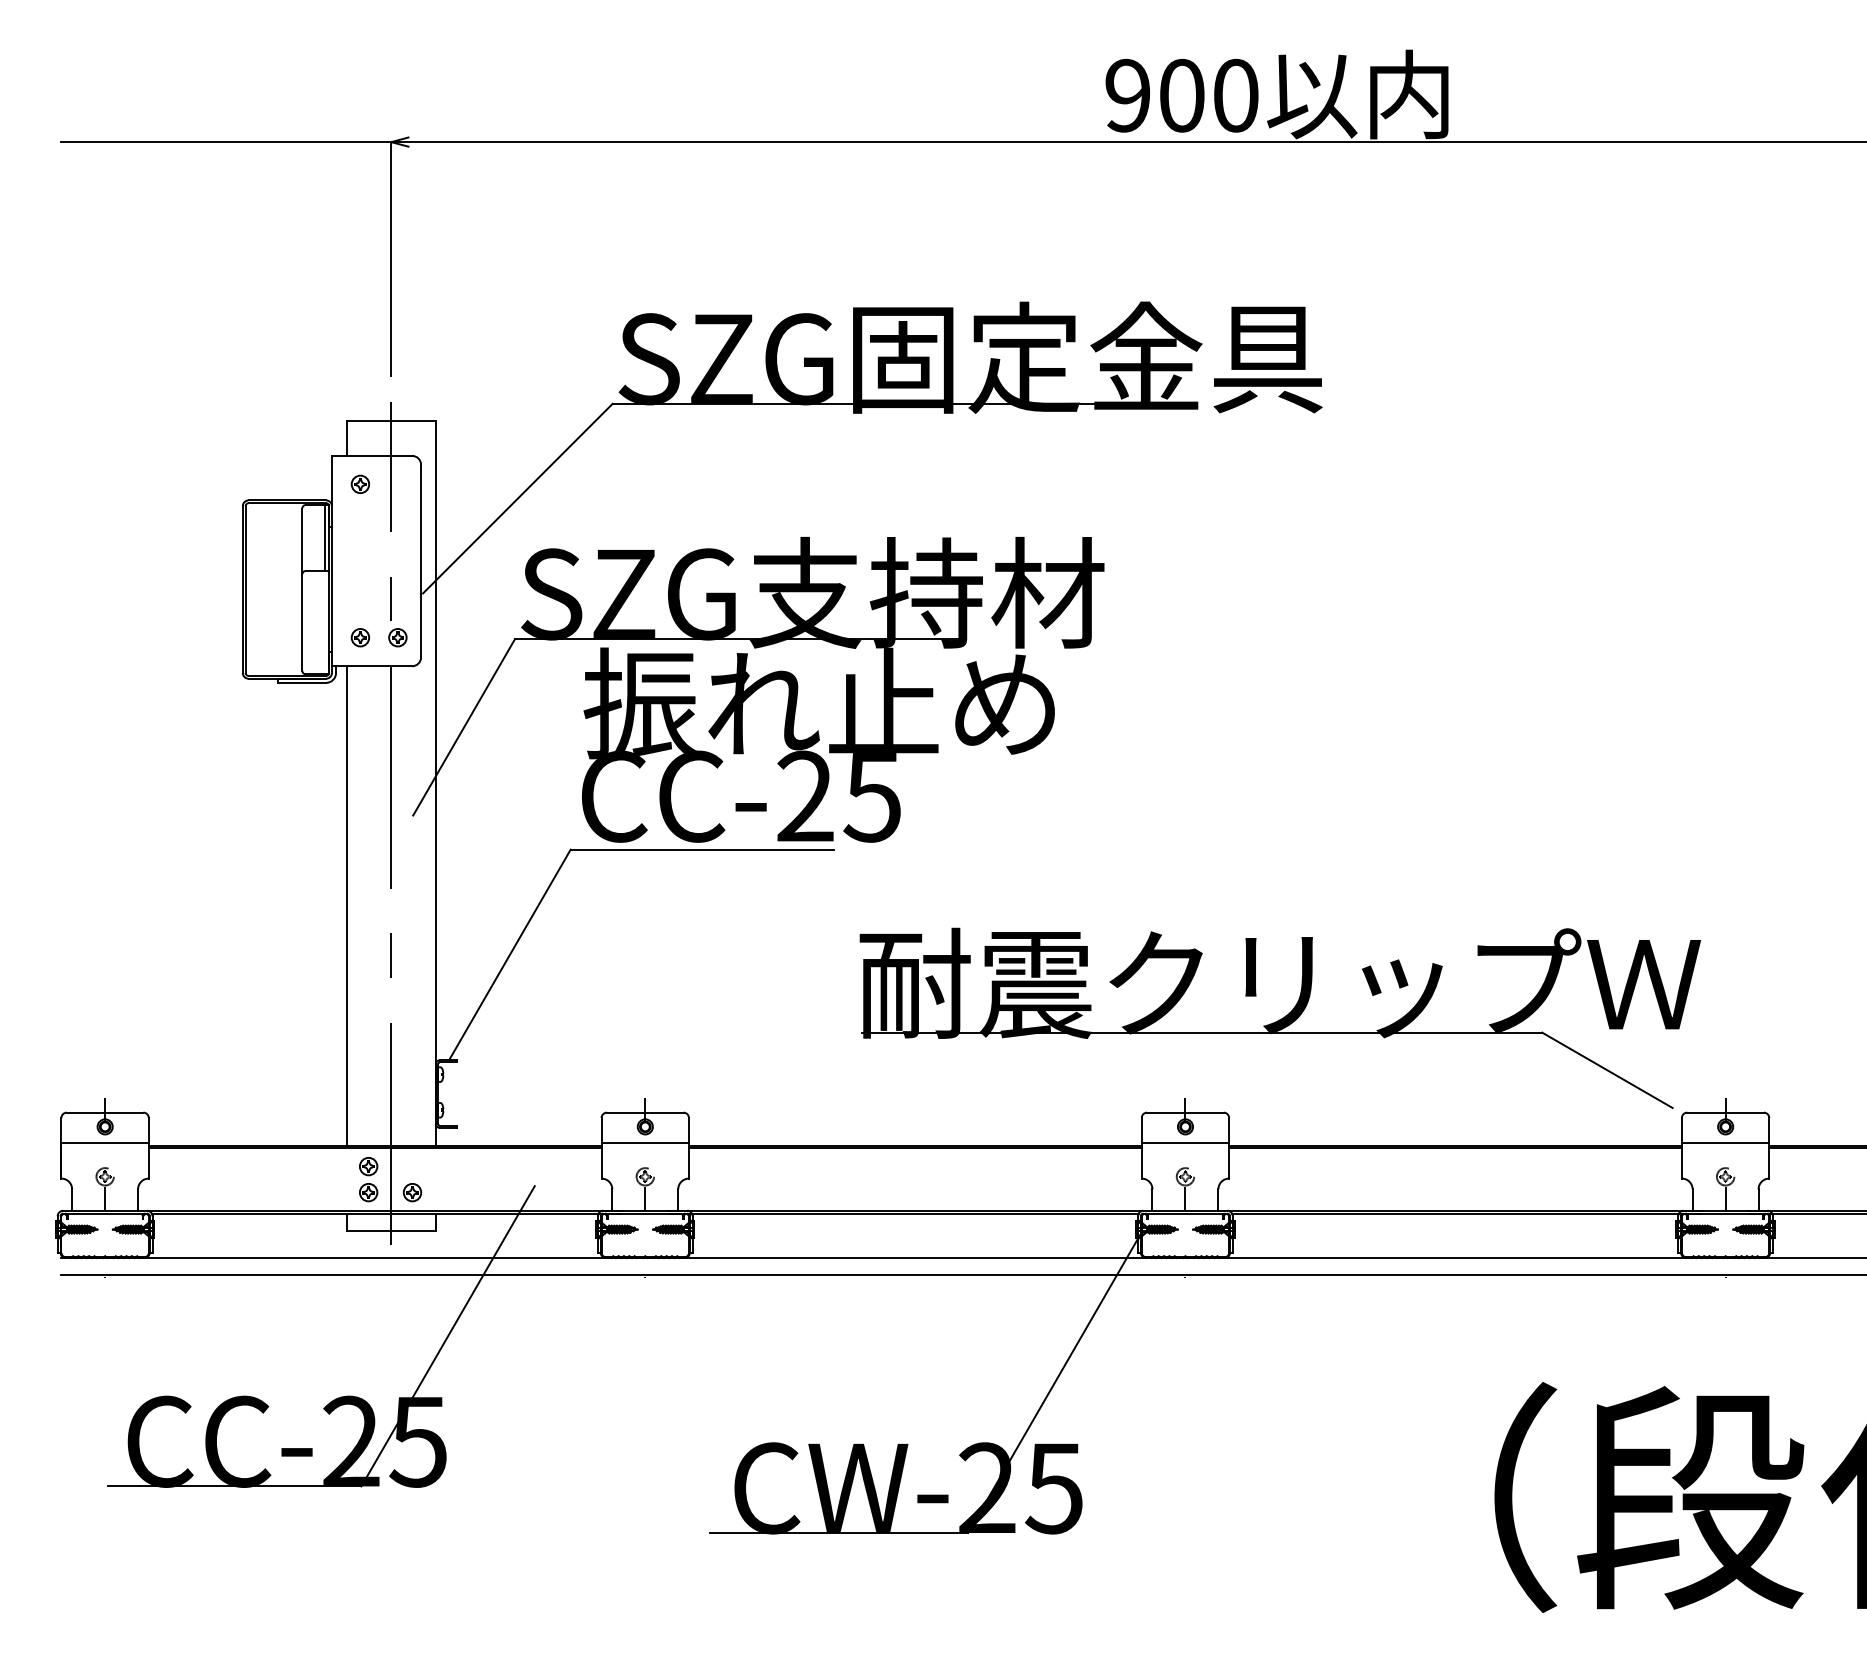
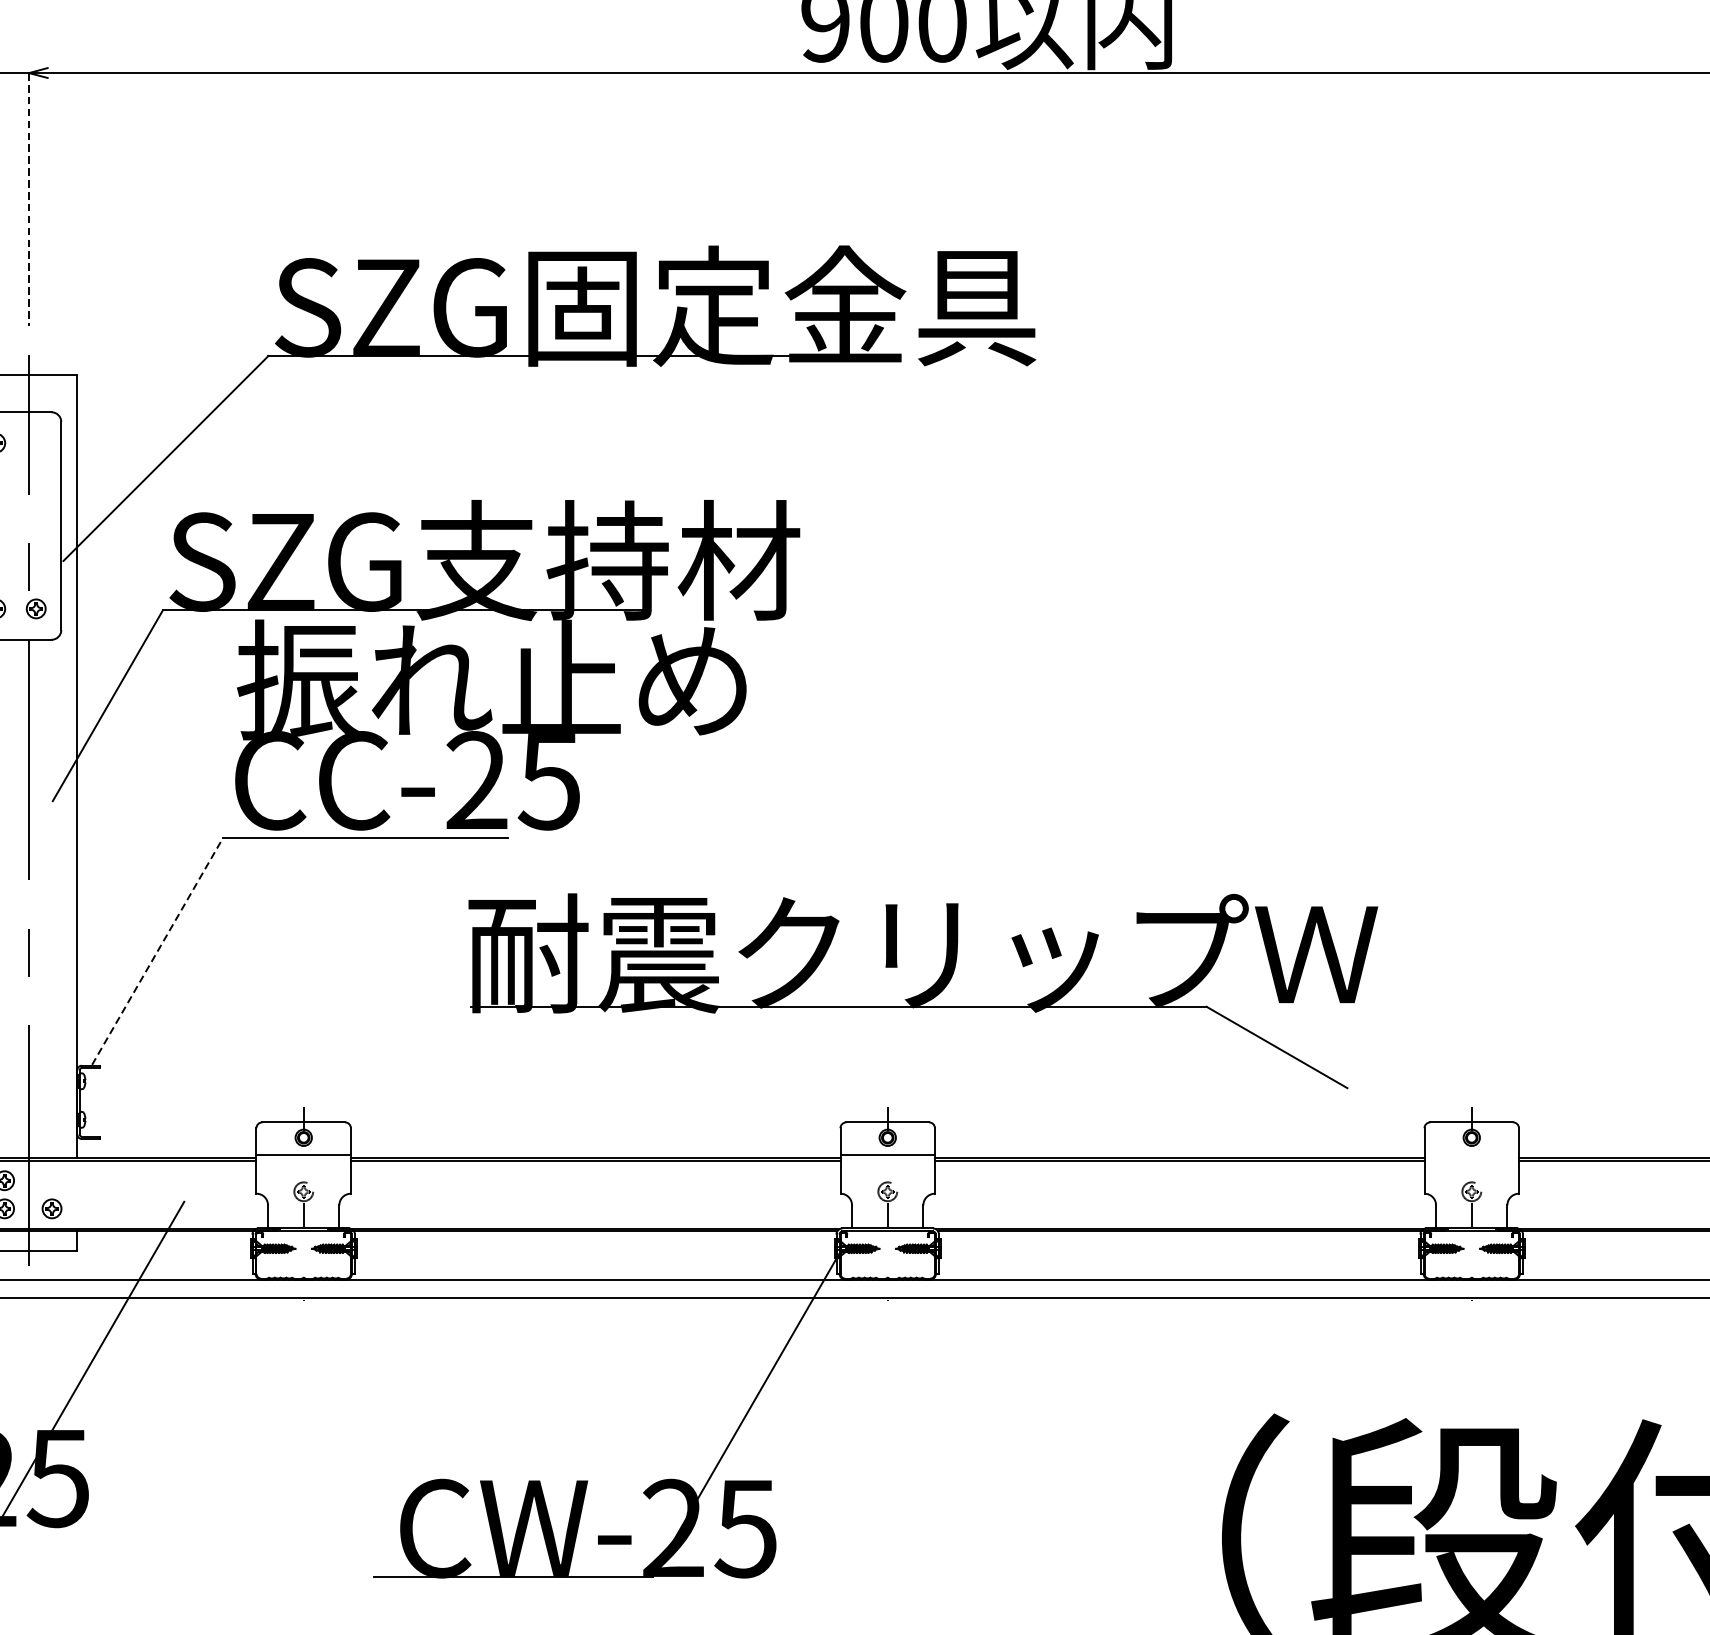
line: (391, 259) -> (29, 199), solid -> dashed
line: (510, 954) -> (157, 951), solid -> dashed
part: (1279, 1017) -> (922, 990), moved
line: (1725, 1142) -> (1471, 1154), removed

